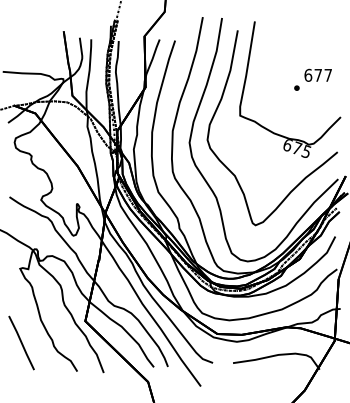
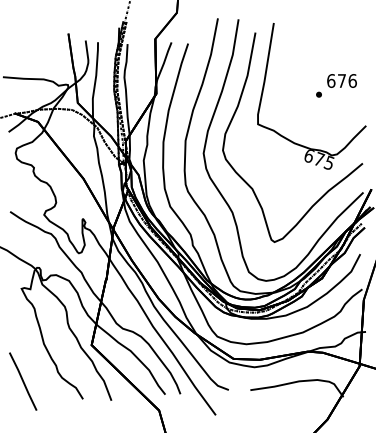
text: (328, 74) -> (352, 80), 677 -> 676
line: (21, 342) -> (23, 381), moved

